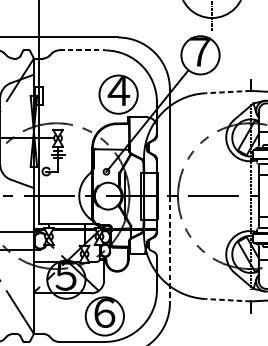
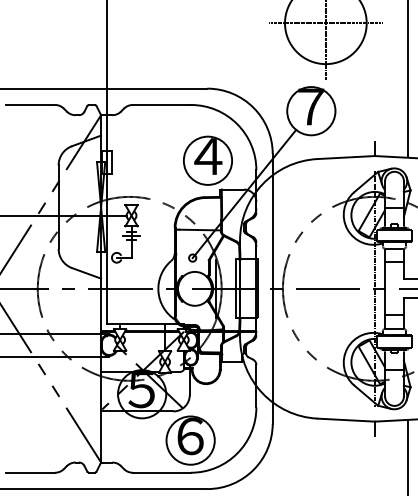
line: (82, 50) -> (162, 104), dashed -> solid
line: (228, 92) -> (346, 157), dashed -> solid
line: (169, 249) -> (272, 356), dashed -> solid
line: (228, 300) -> (346, 420), dashed -> solid

